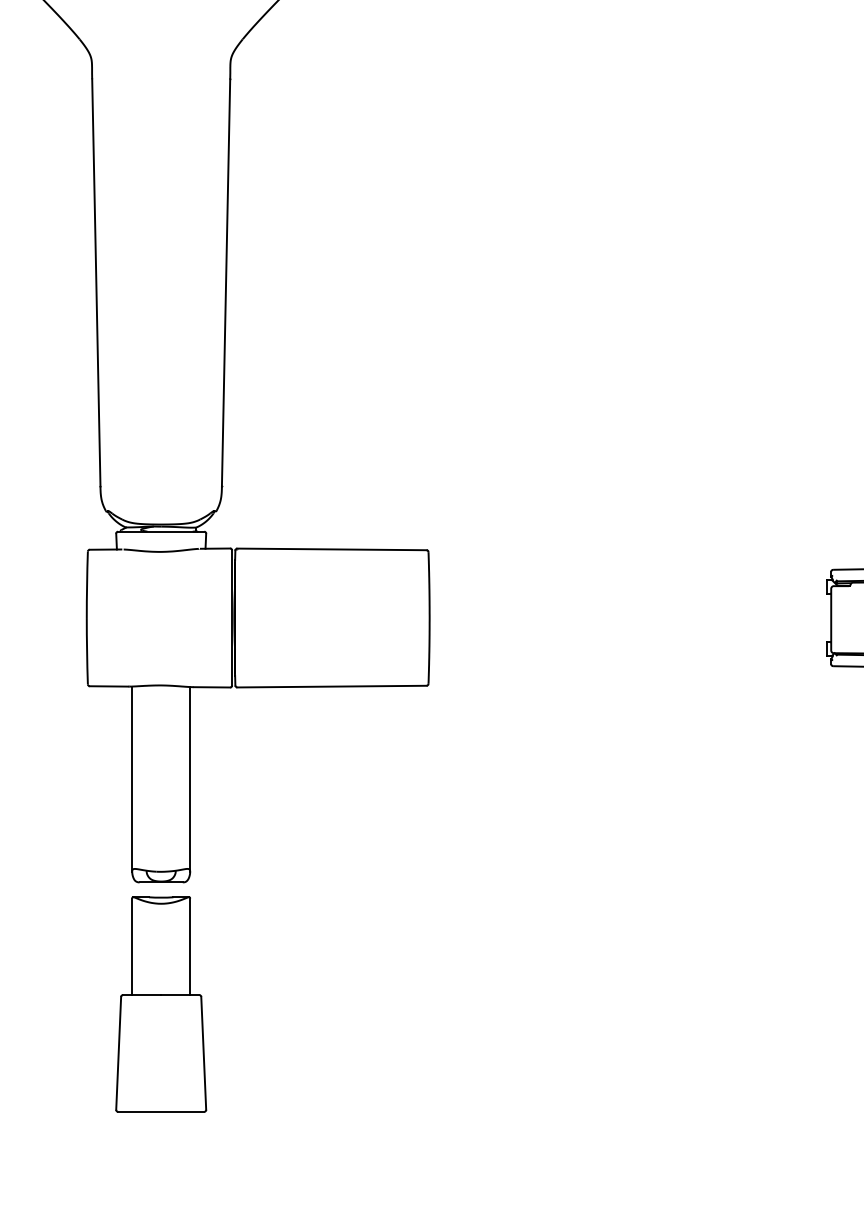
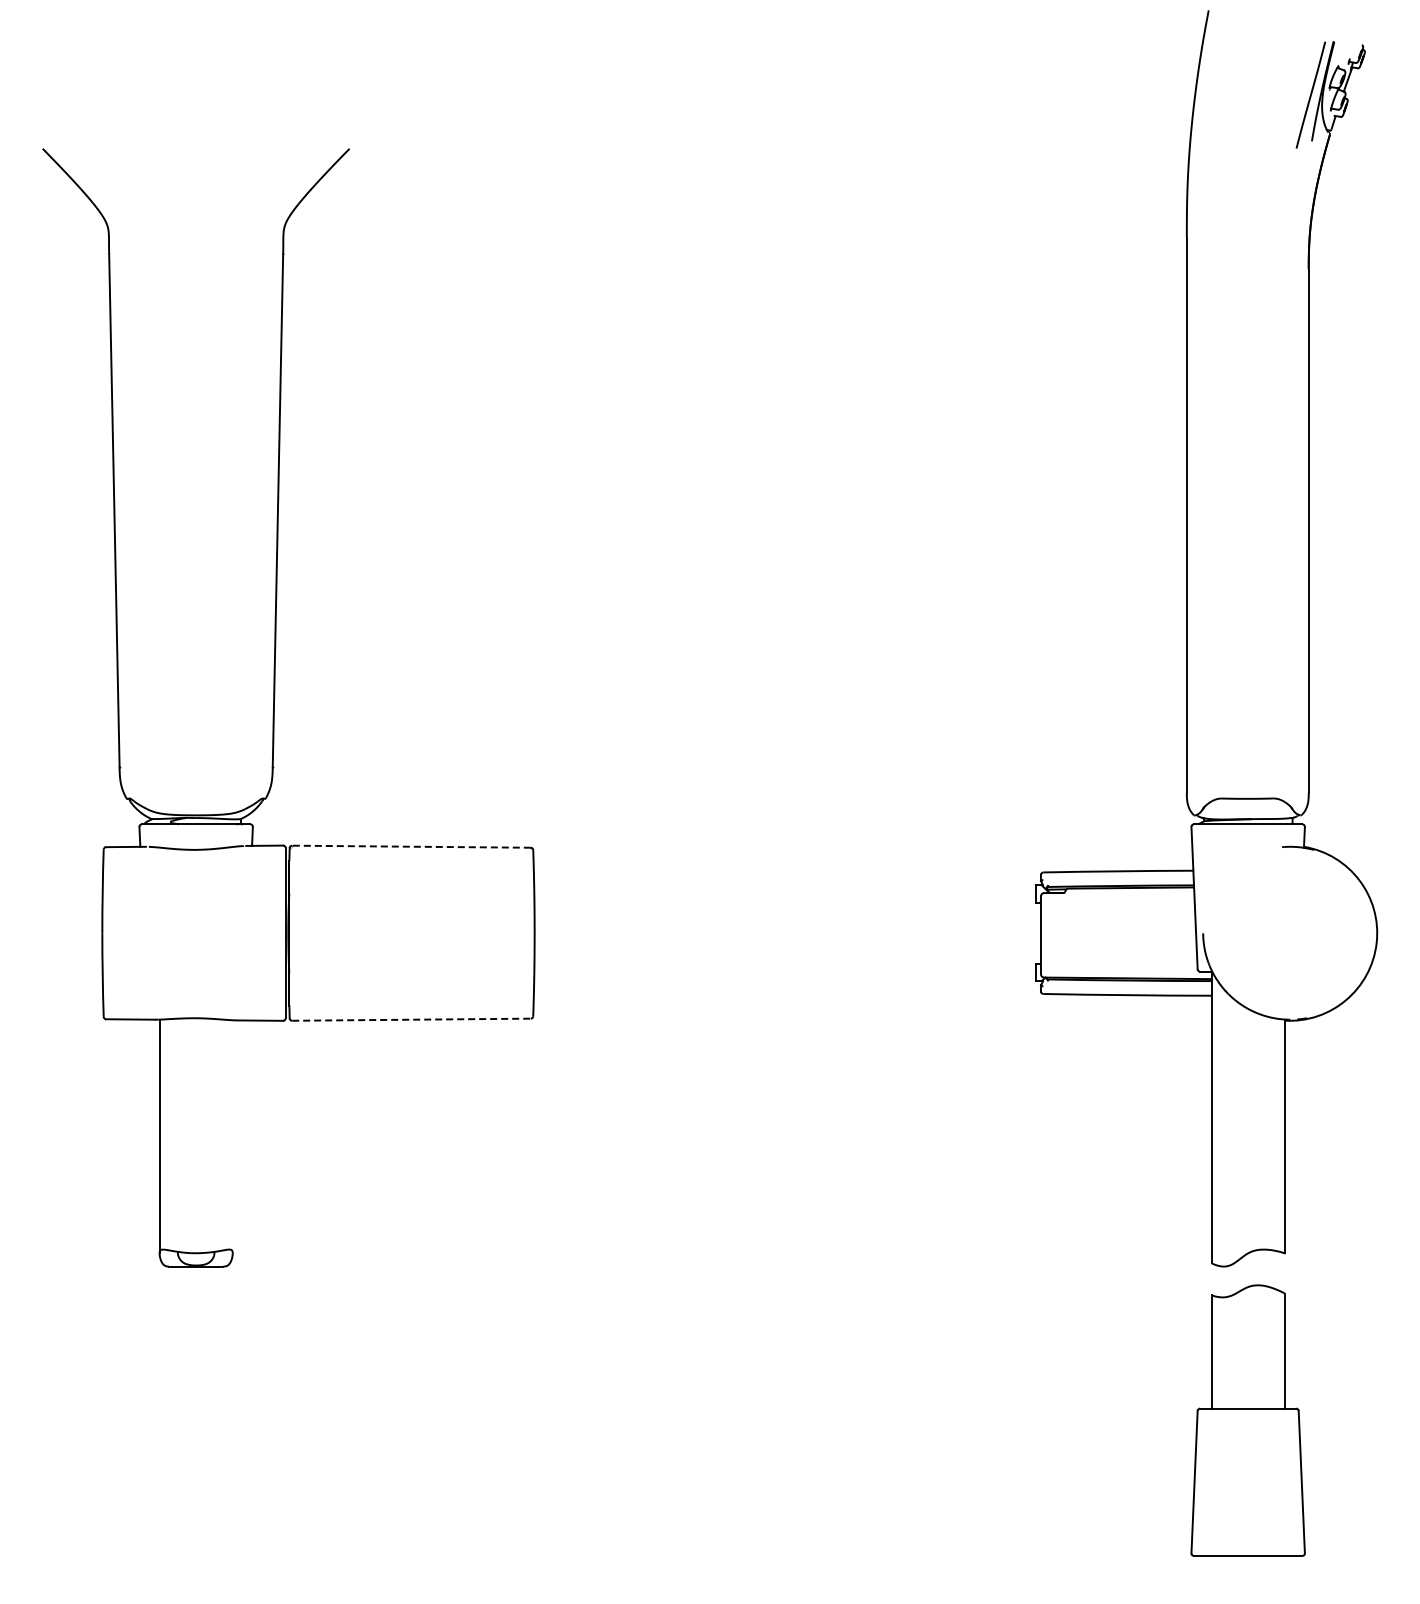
line: (331, 549) -> (411, 846), solid -> dashed
line: (332, 686) -> (412, 1019), solid -> dashed
line: (190, 779) -> (232, 1136), removed
part: (160, 1004) -> (195, 1420), removed

